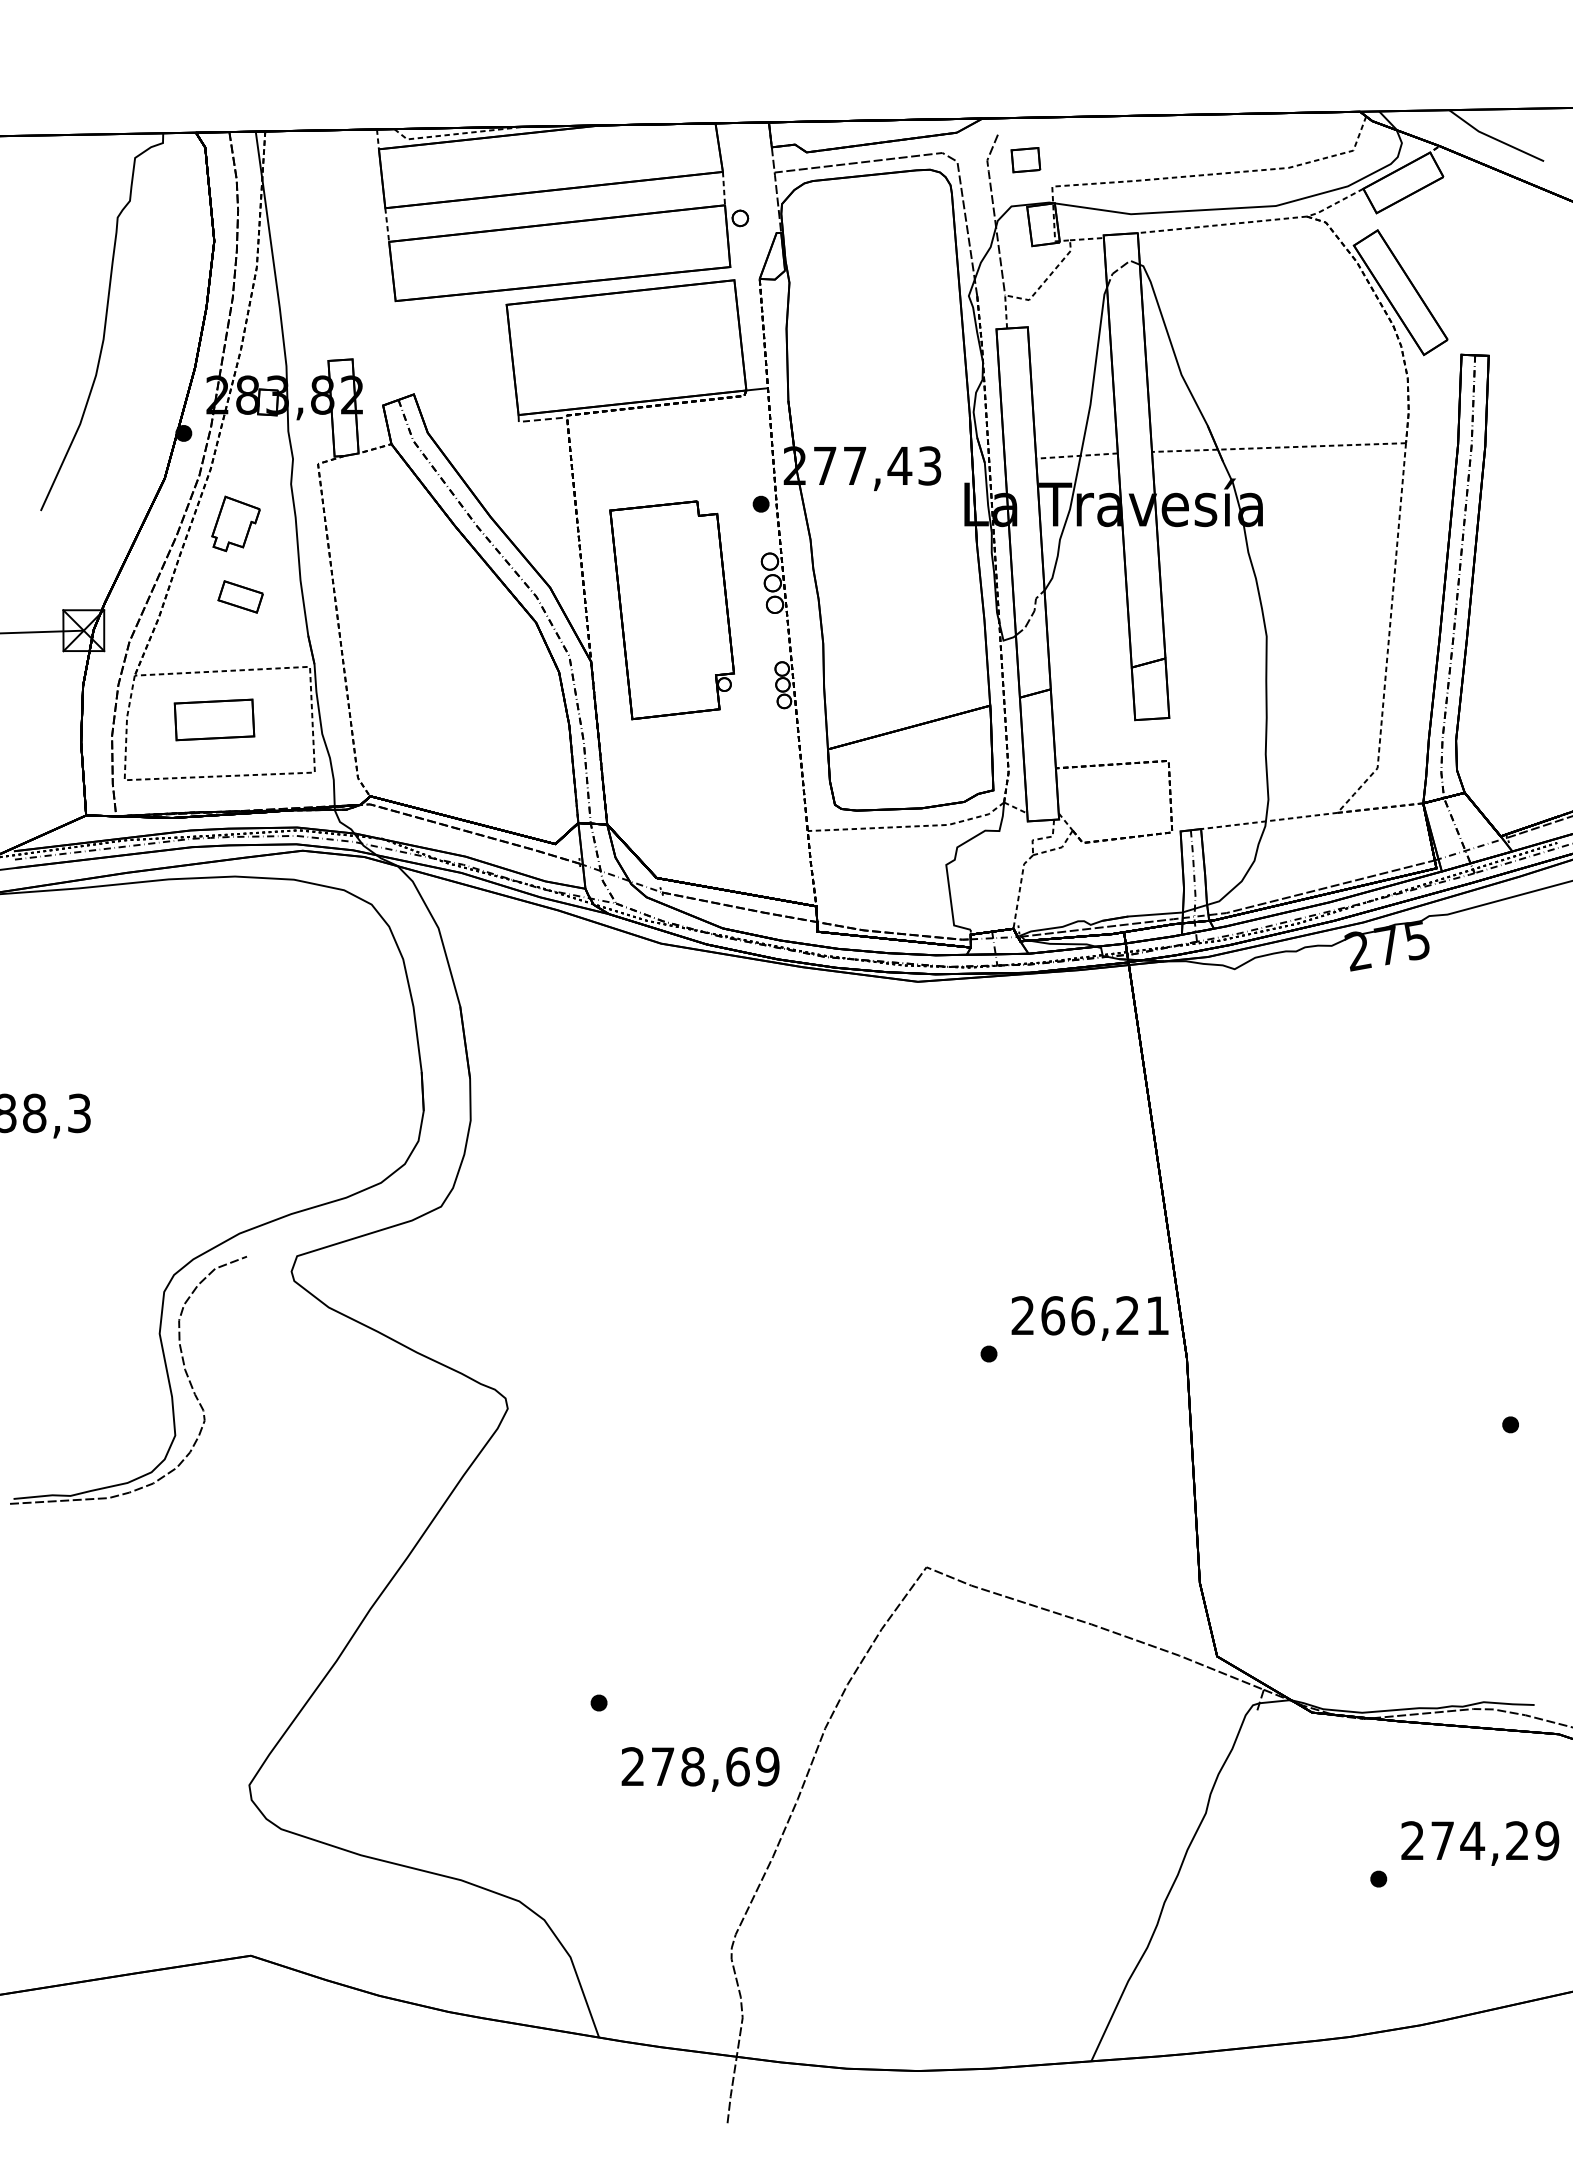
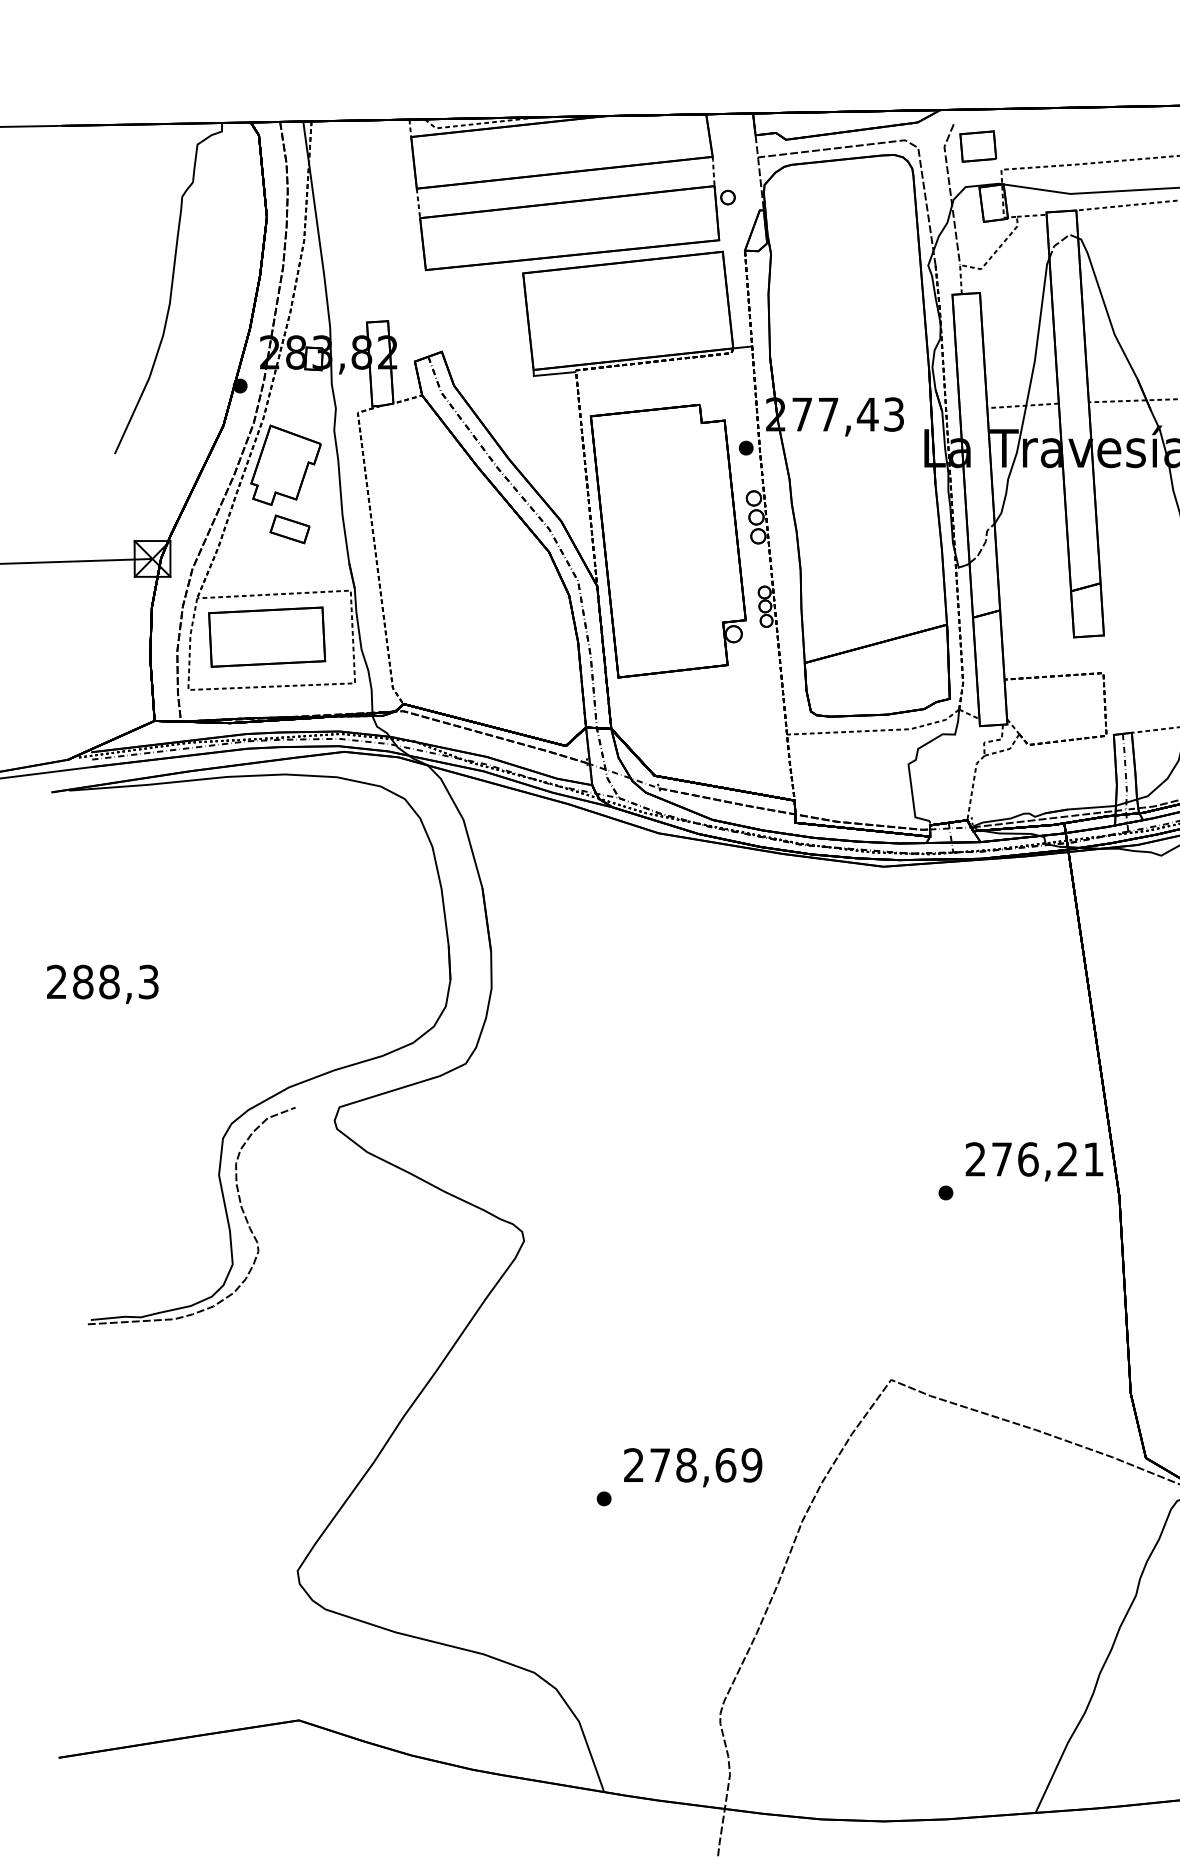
part: (1025, 159) -> (977, 145), size x1.43
line: (539, 420) -> (551, 374), dashed -> solid
part: (235, 523) -> (285, 465), size x1.67
part: (671, 609) -> (667, 540), size x1.43
part: (214, 719) -> (267, 636), size x1.67
text: (1053, 1315) -> (1002, 1159), 266,21 -> 276,21
text: (700, 1769) -> (693, 1467), moved

